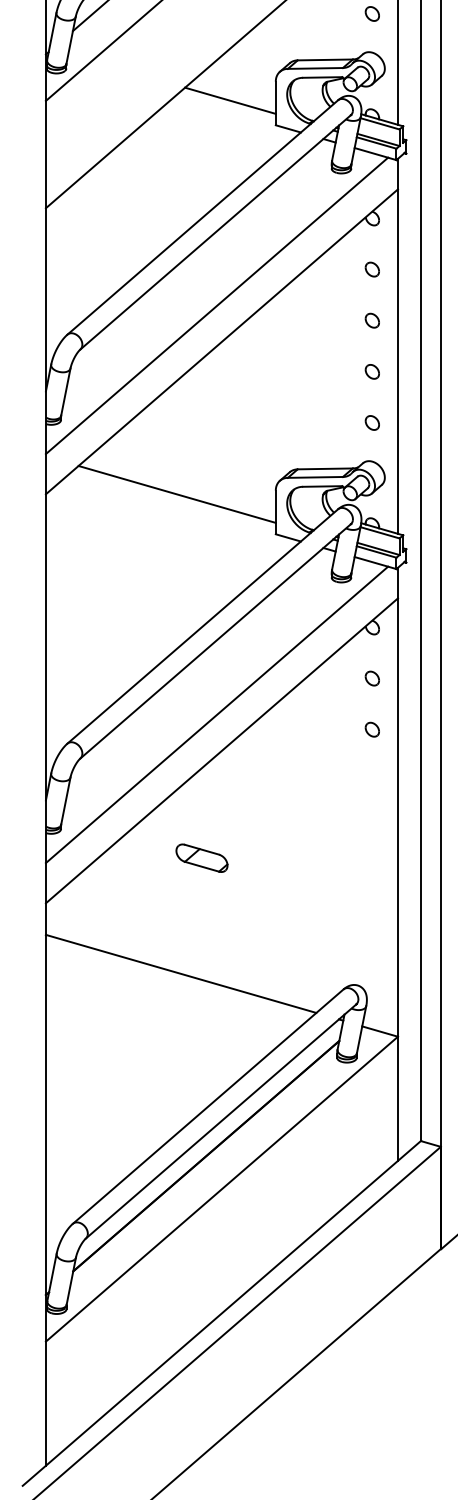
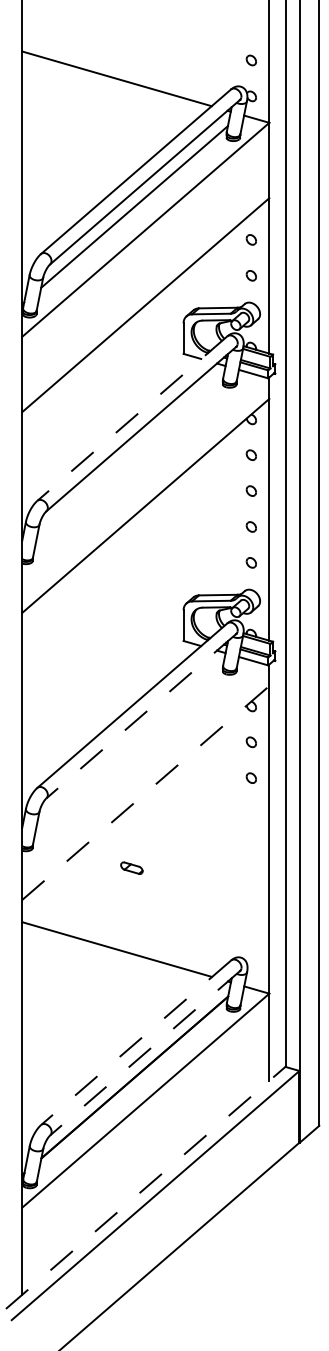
line: (230, 100) -> (151, 336), removed
line: (202, 217) -> (132, 418), solid -> dashed
line: (217, 305) -> (142, 480), removed
line: (177, 495) -> (114, 613), removed
line: (215, 641) -> (141, 716), solid -> dashed
line: (217, 714) -> (142, 767), removed
line: (222, 750) -> (146, 792), solid -> dashed
part: (201, 856) -> (131, 867), size x0.6
line: (208, 1106) -> (136, 1042), solid -> dashed
line: (221, 1121) -> (145, 1053), solid -> dashed
line: (221, 1312) -> (145, 1187), solid -> dashed

